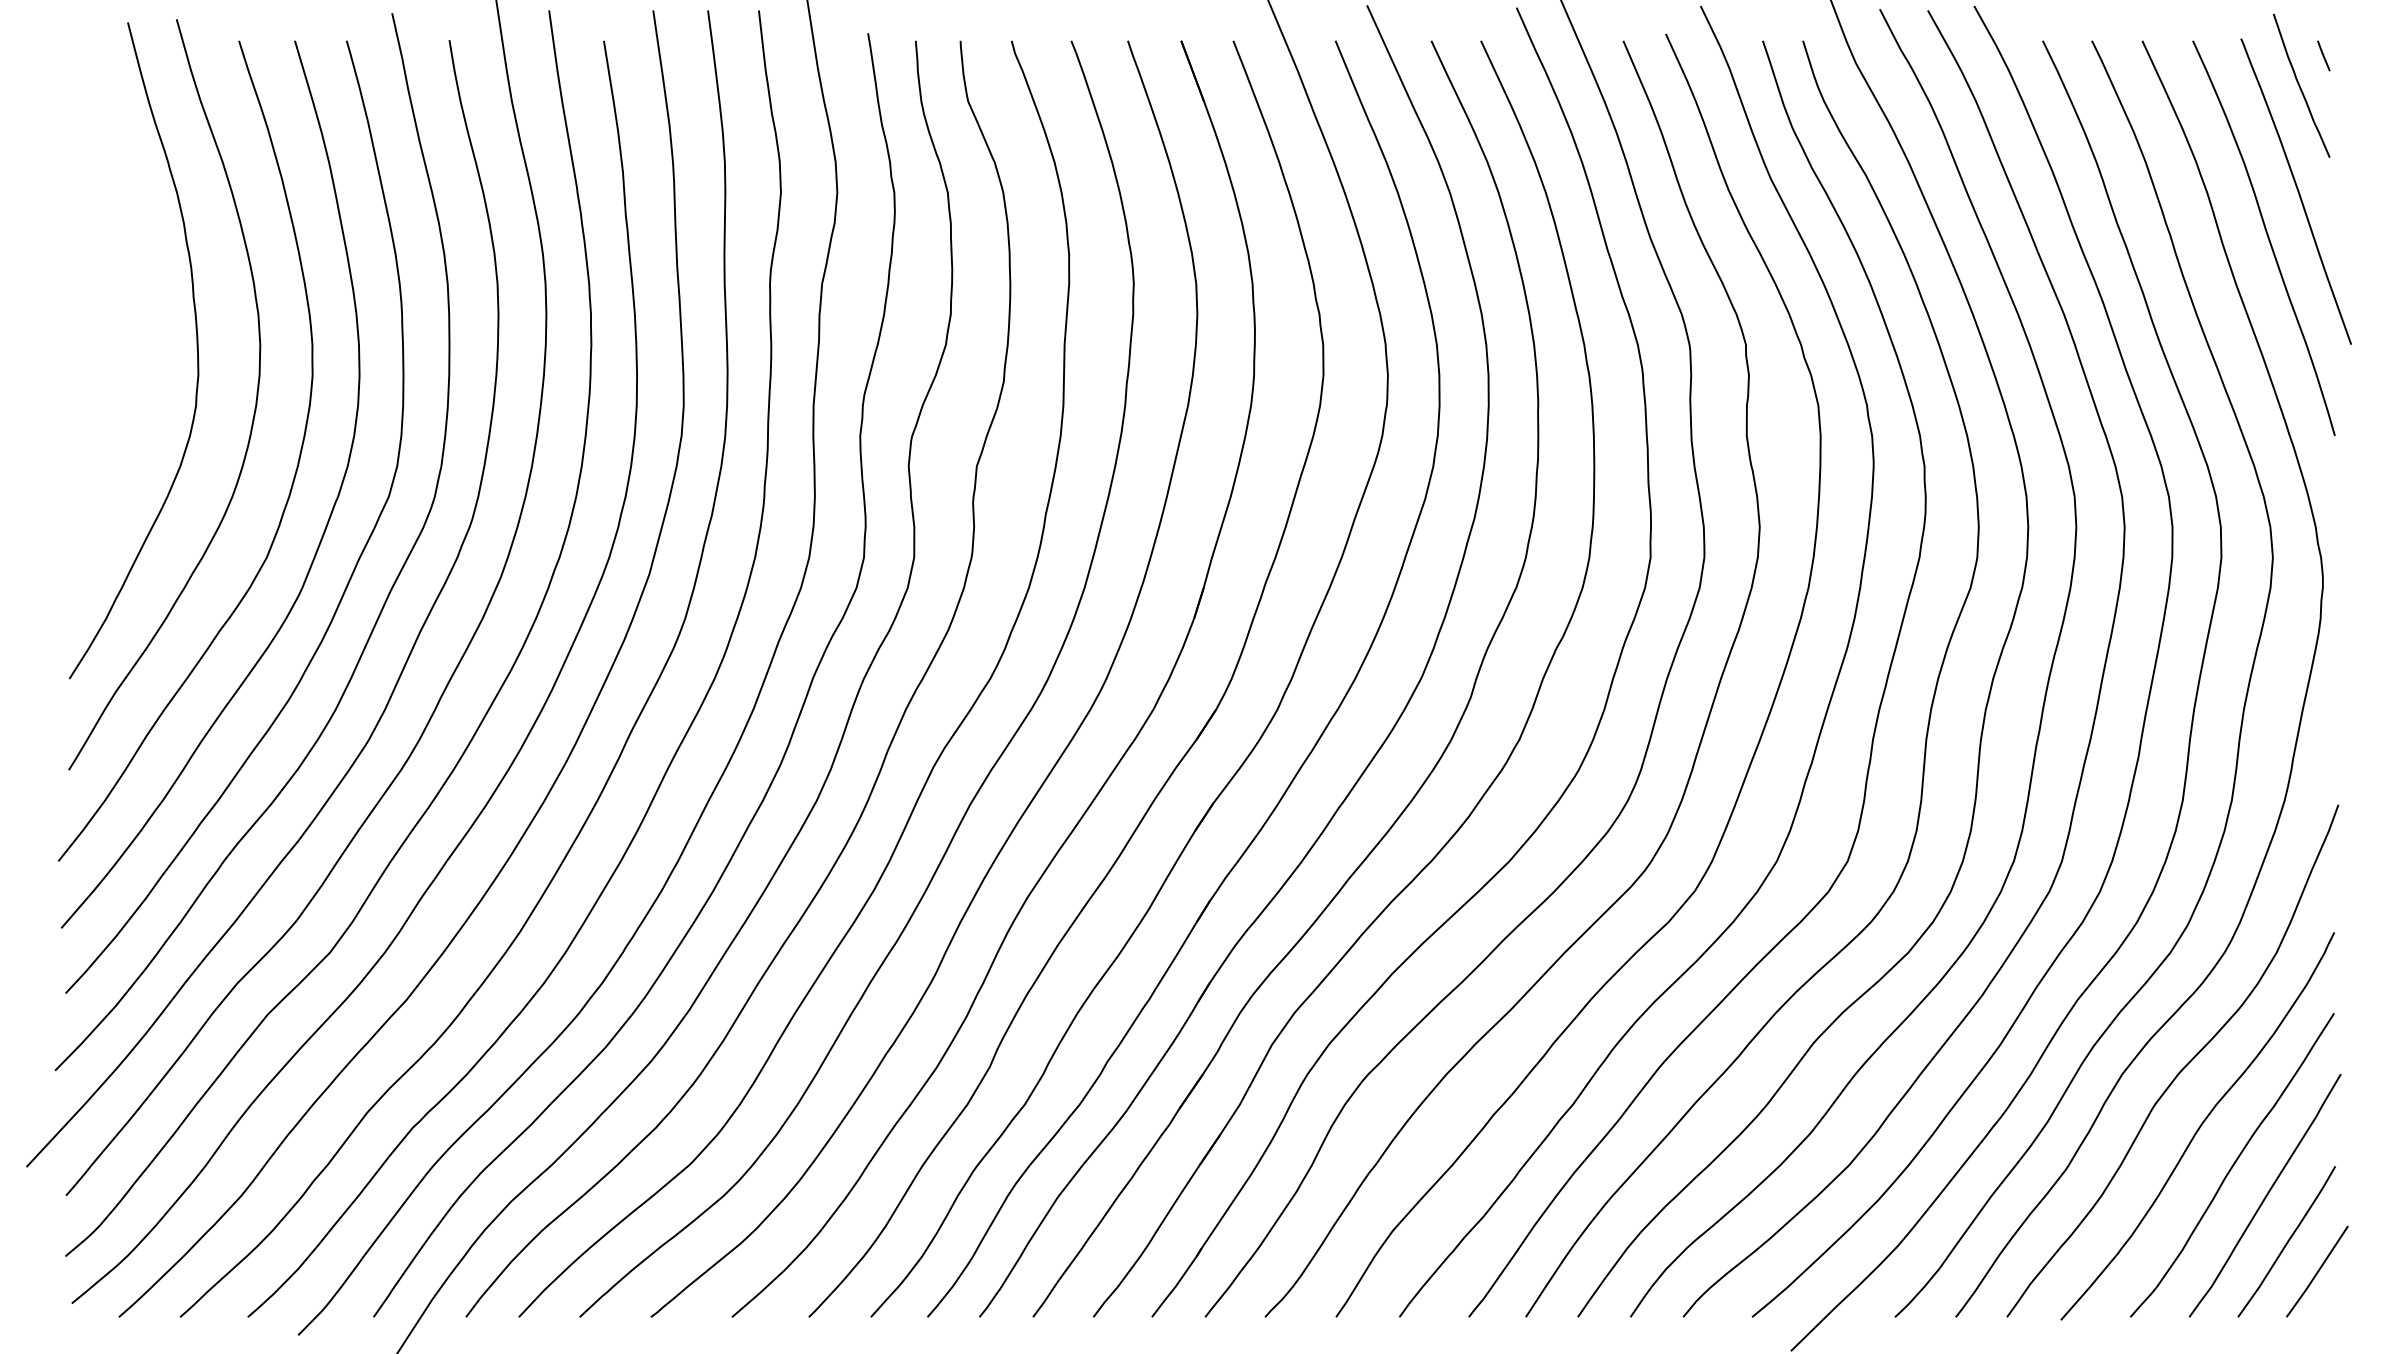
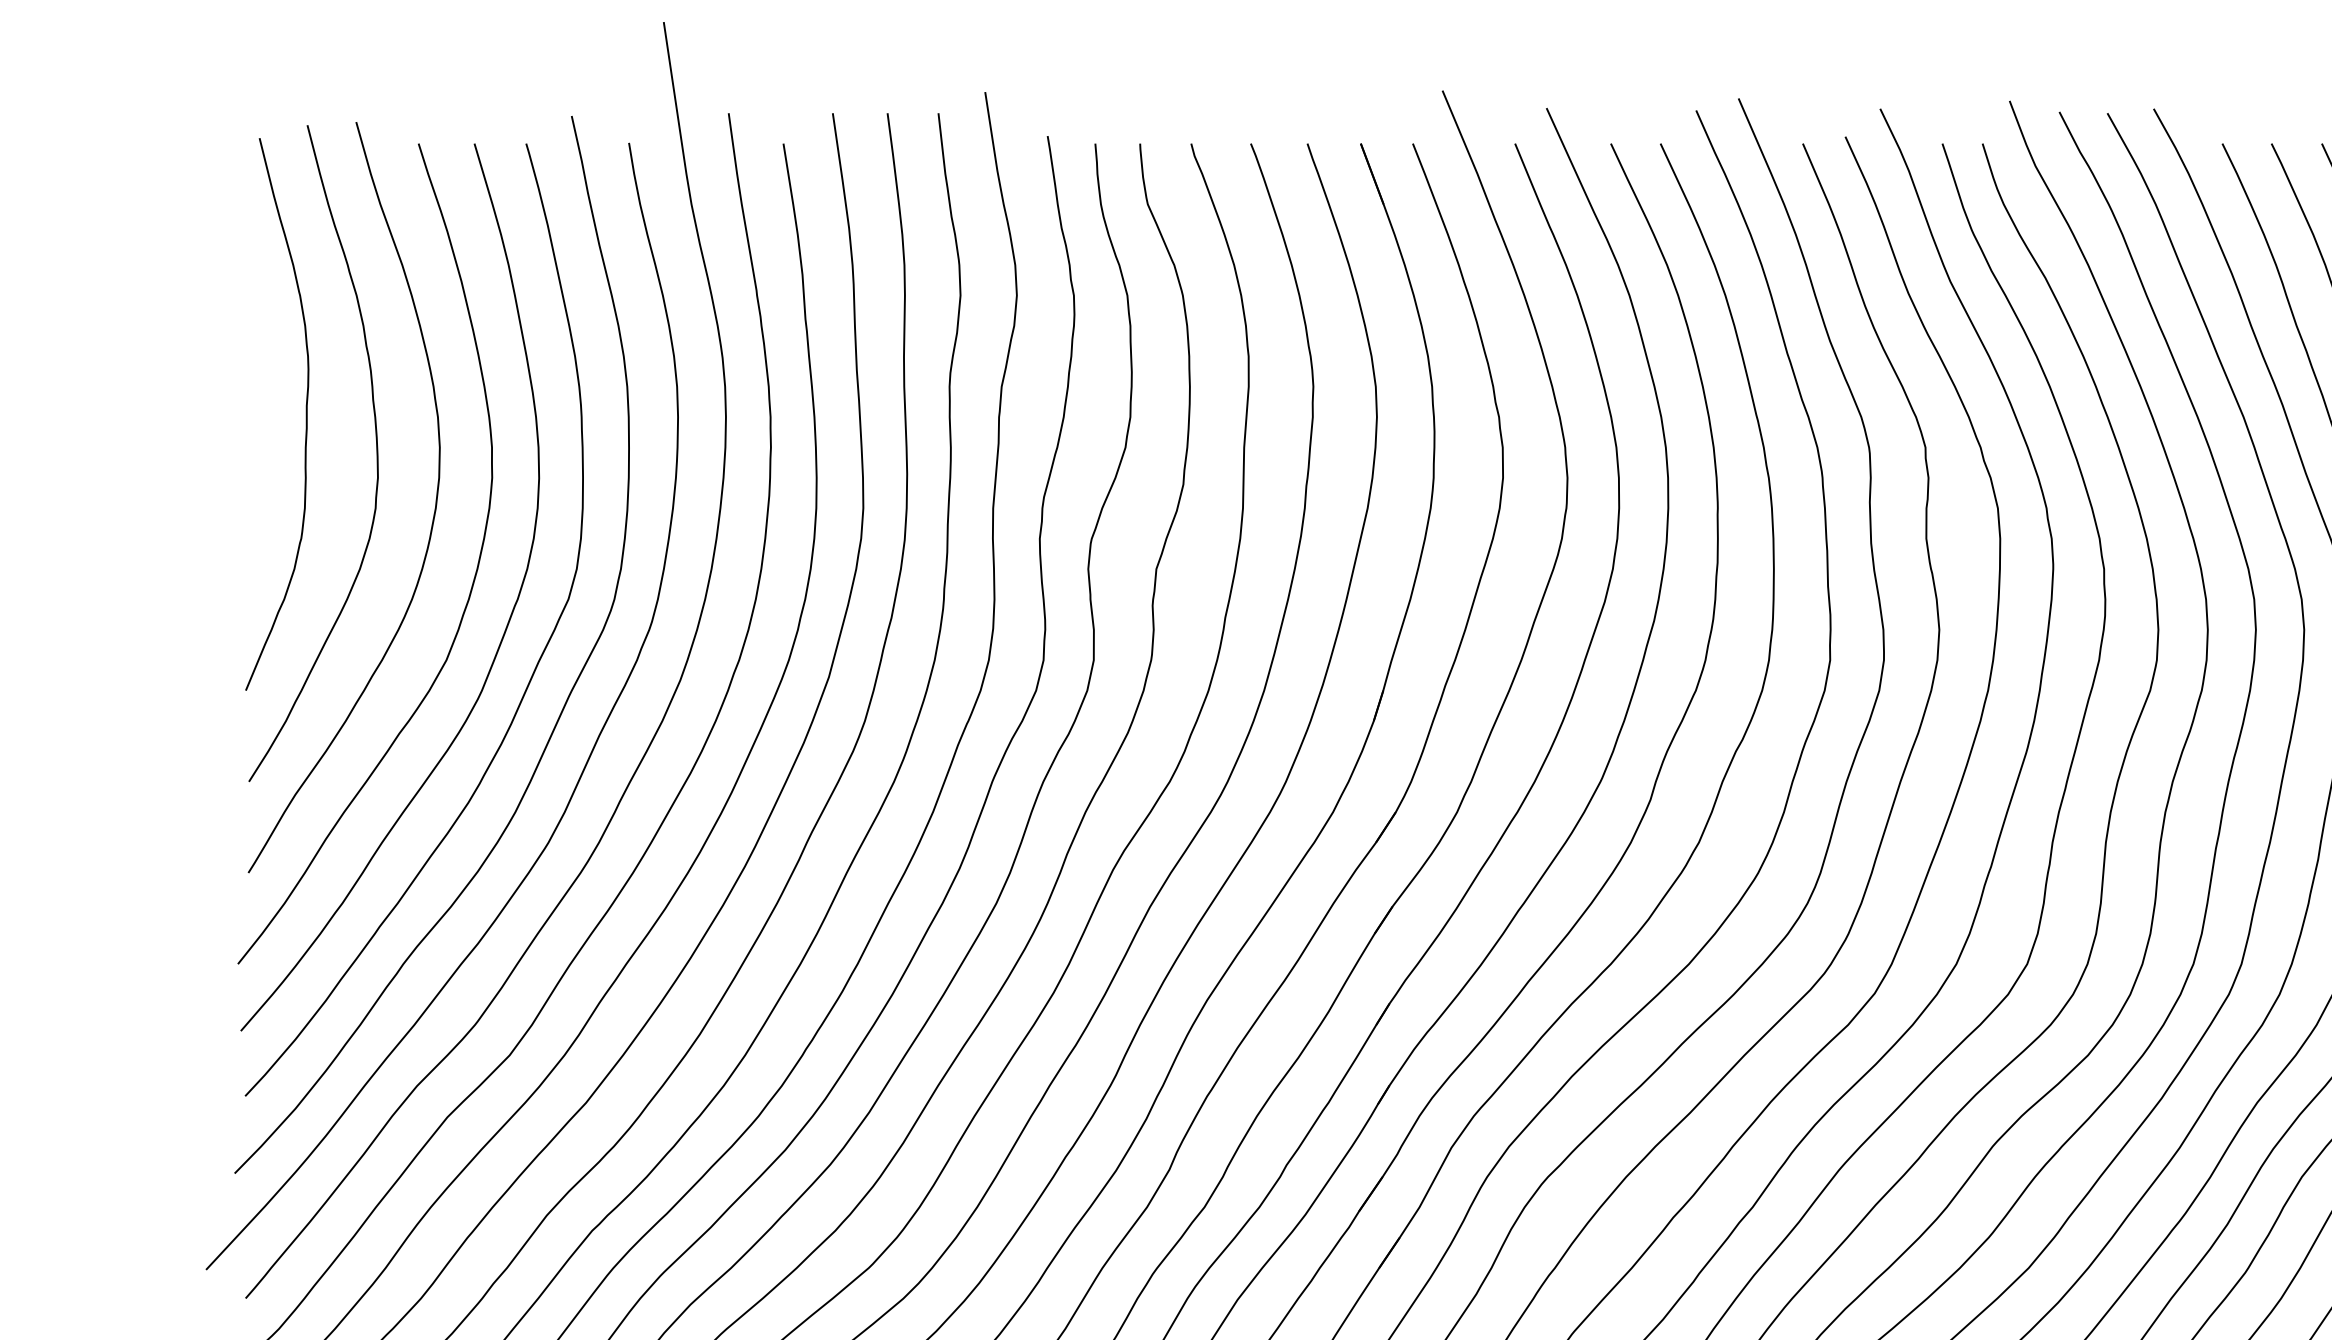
curve: (126, 311) -> (306, 414), added

